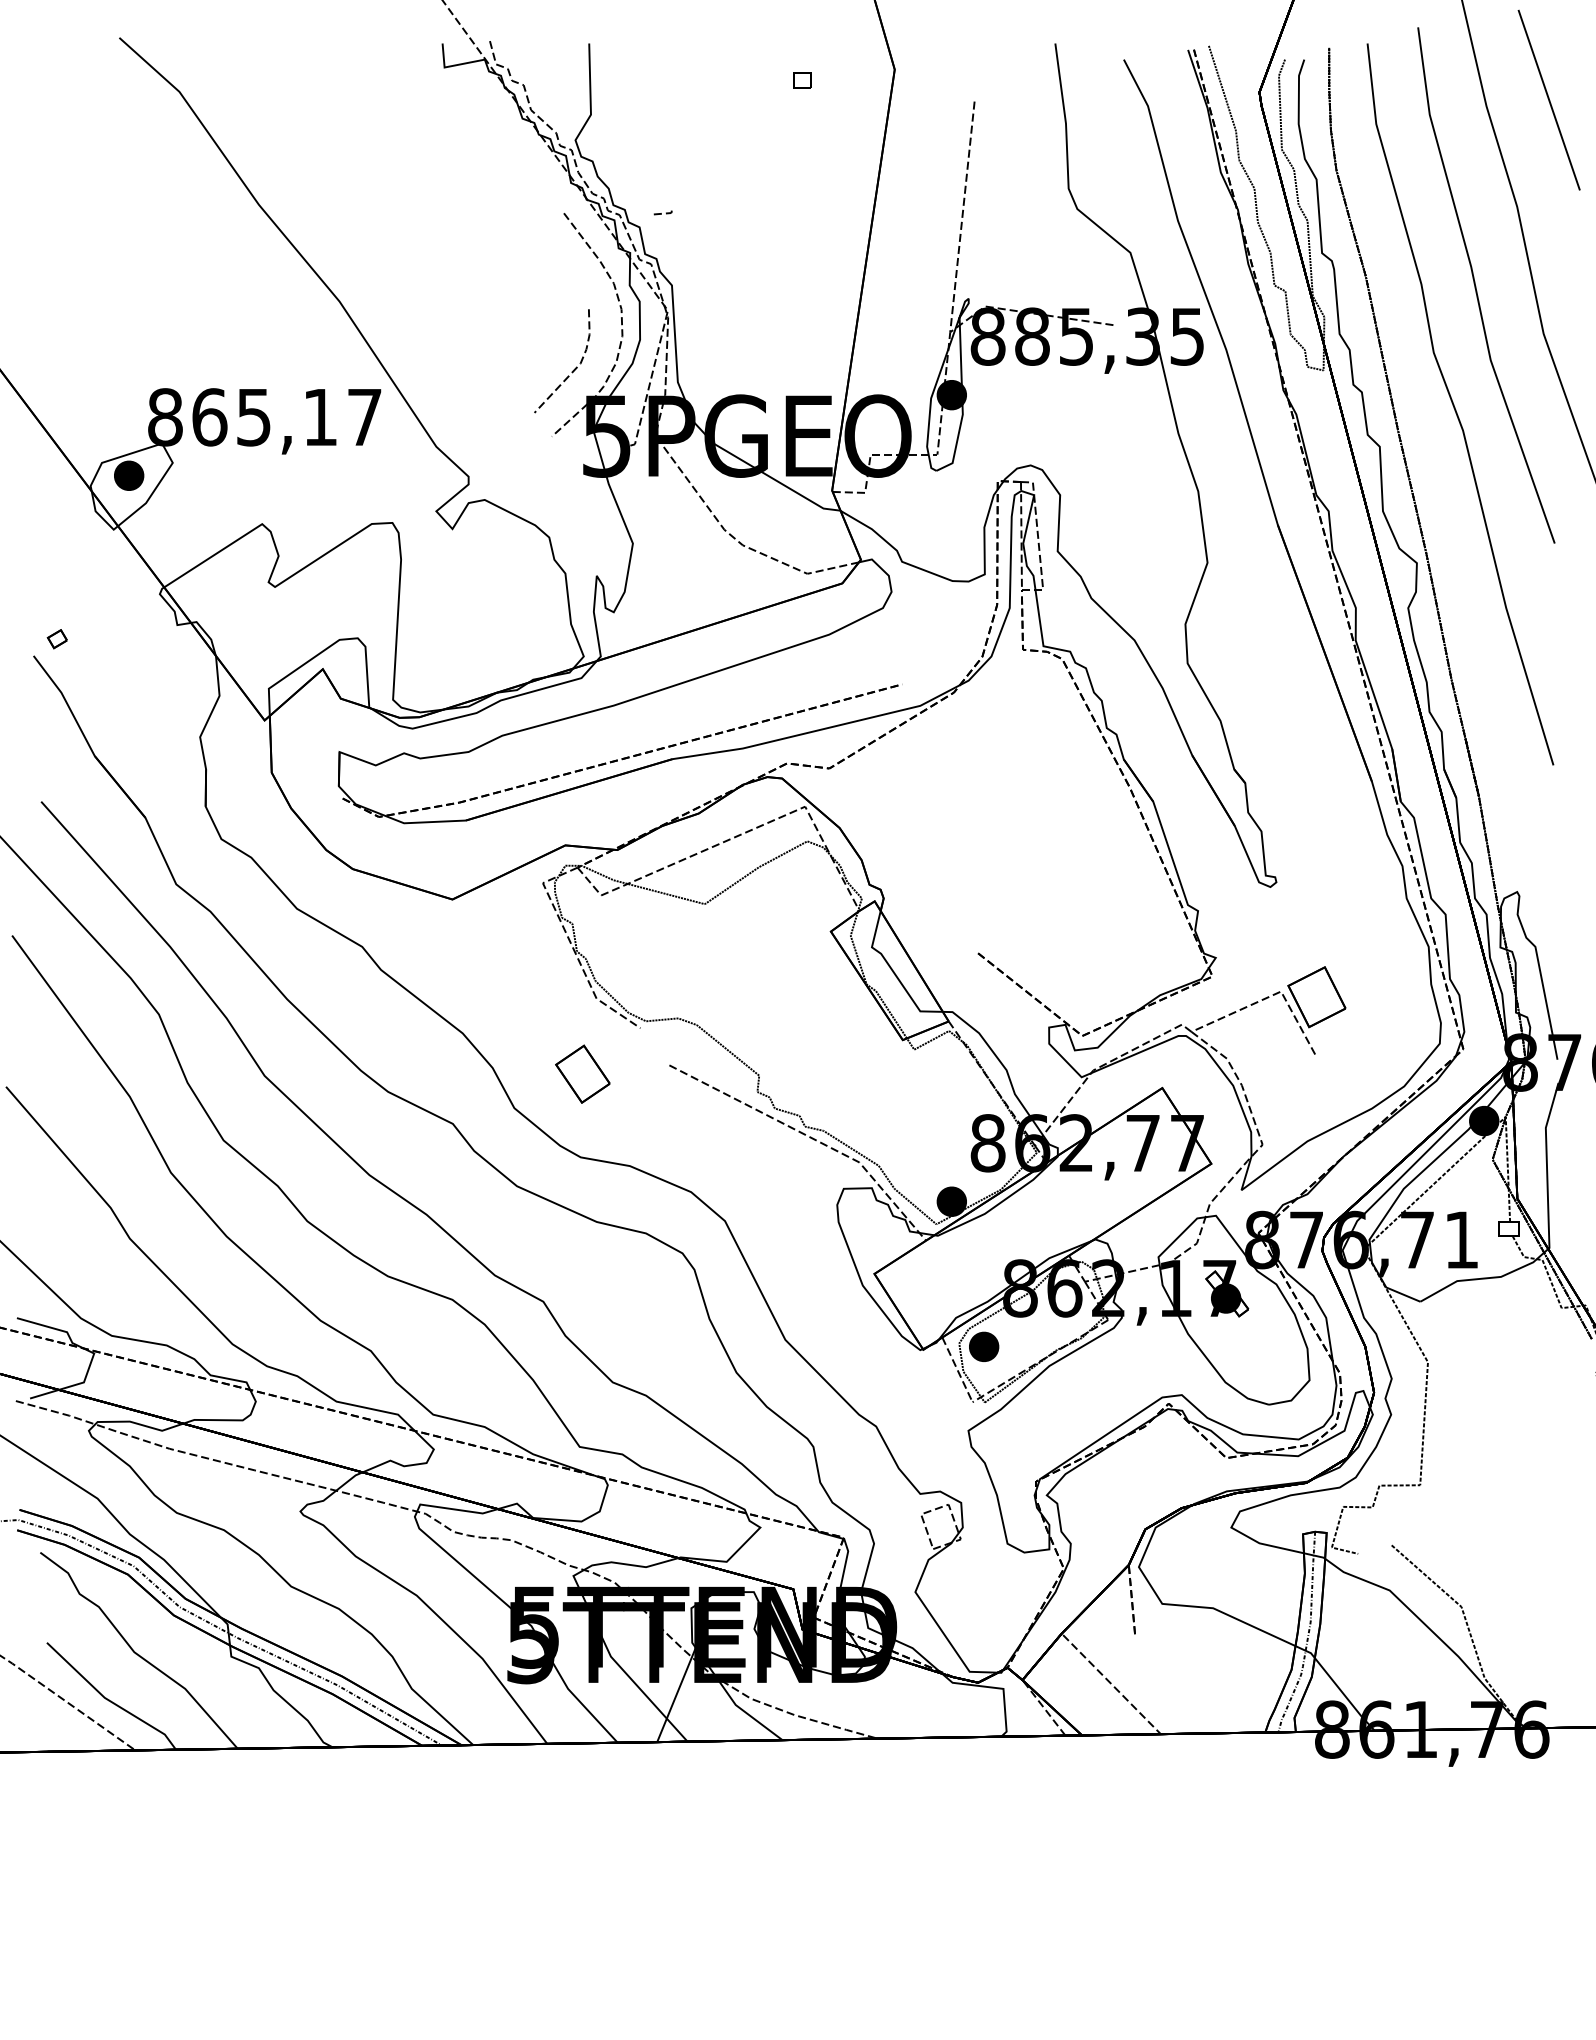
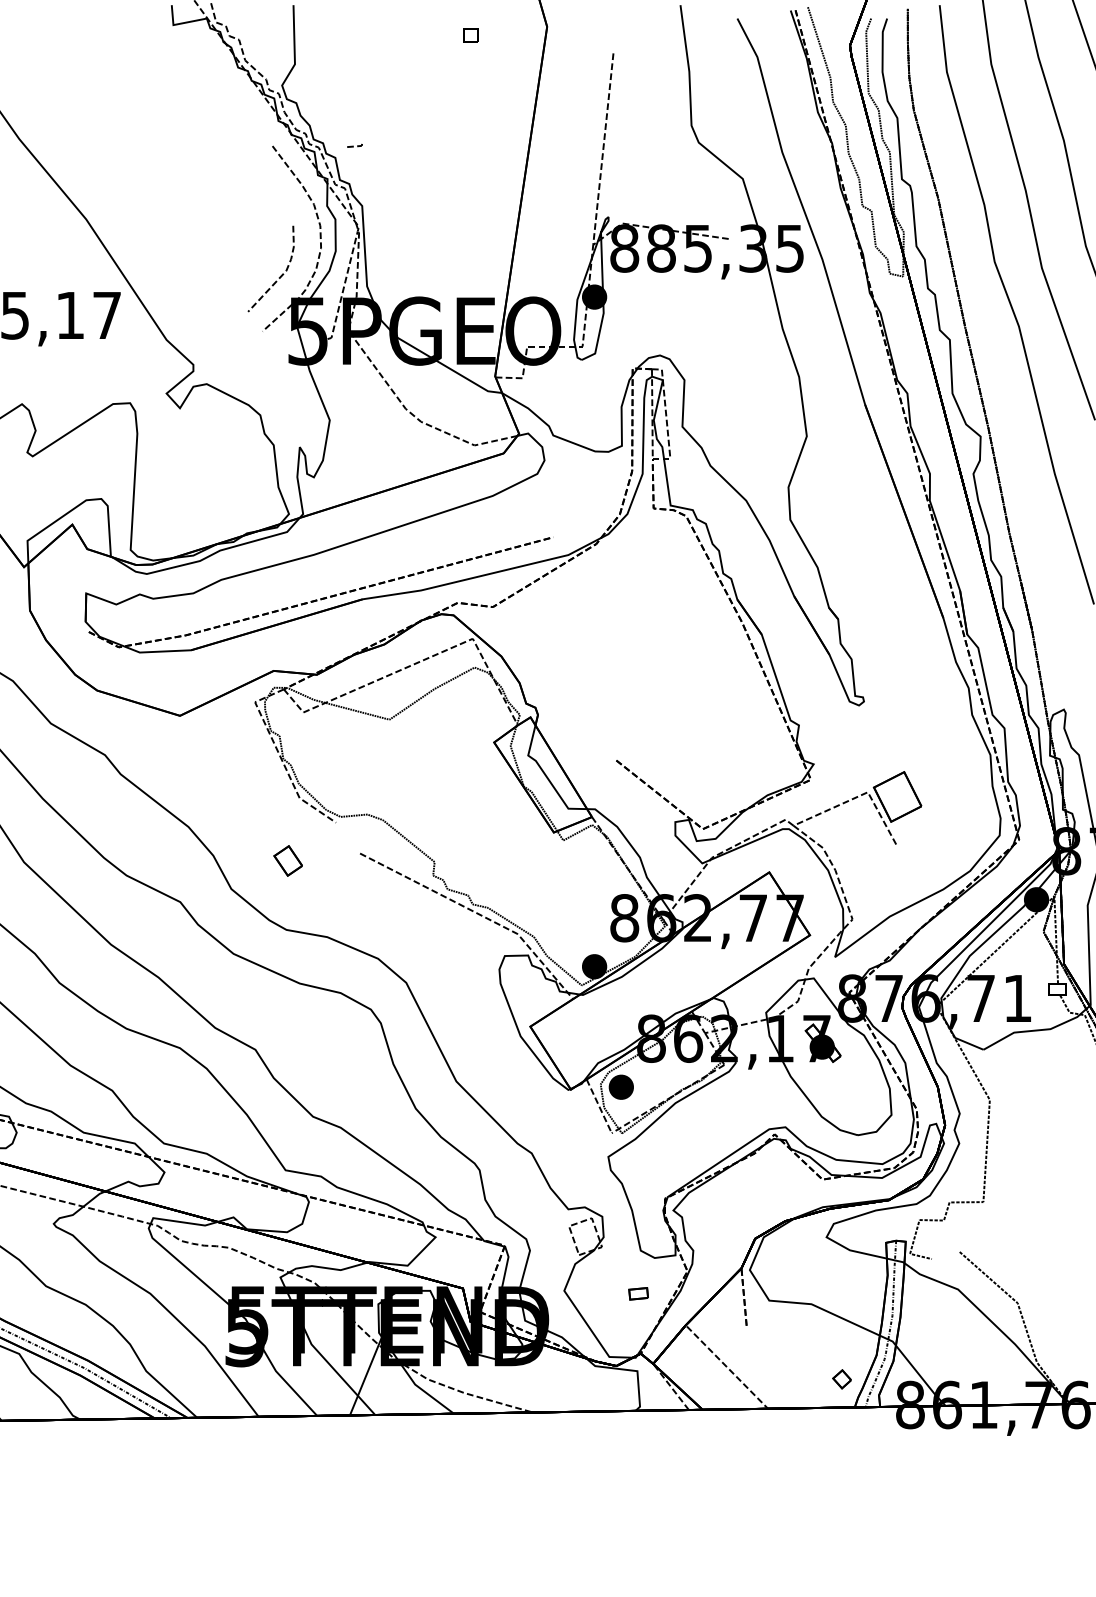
part: (582, 1074) -> (287, 861), size x0.62
part: (1004, 1595) -> (638, 1293), added
part: (1249, 1698) -> (841, 1379), added

